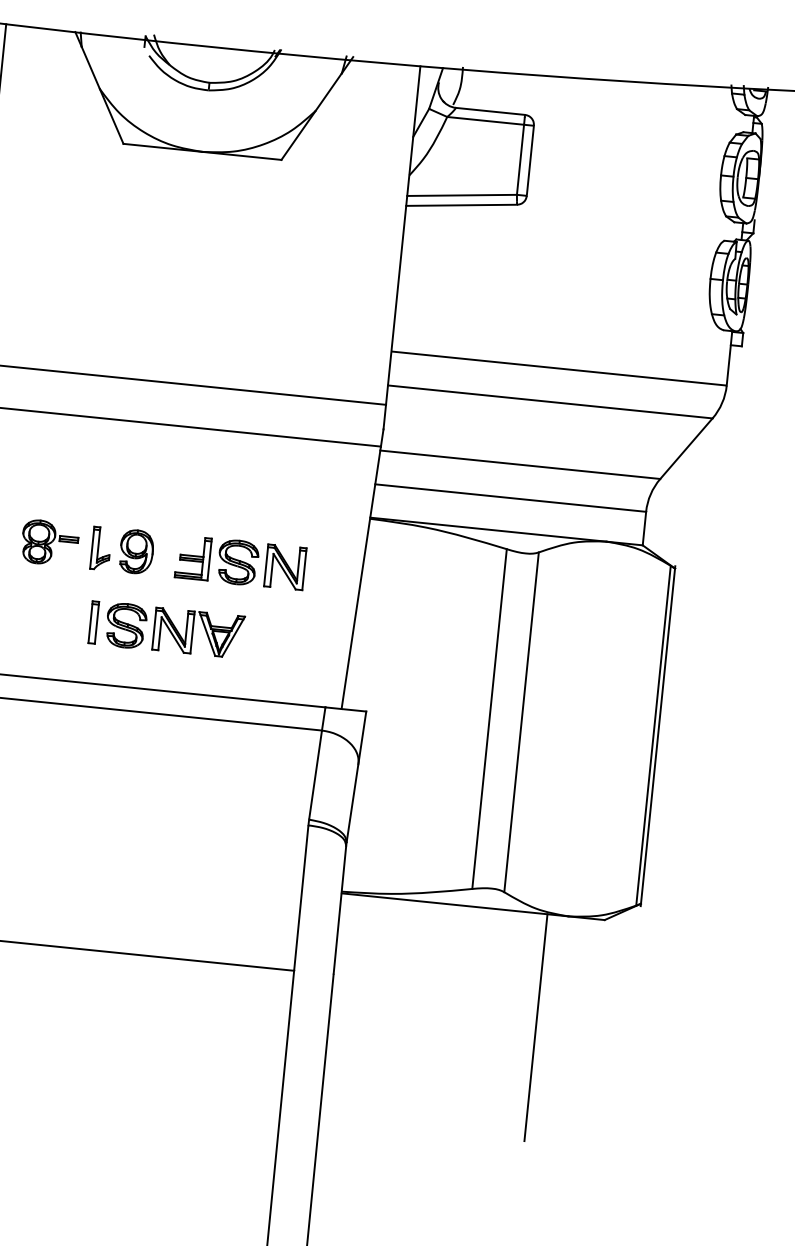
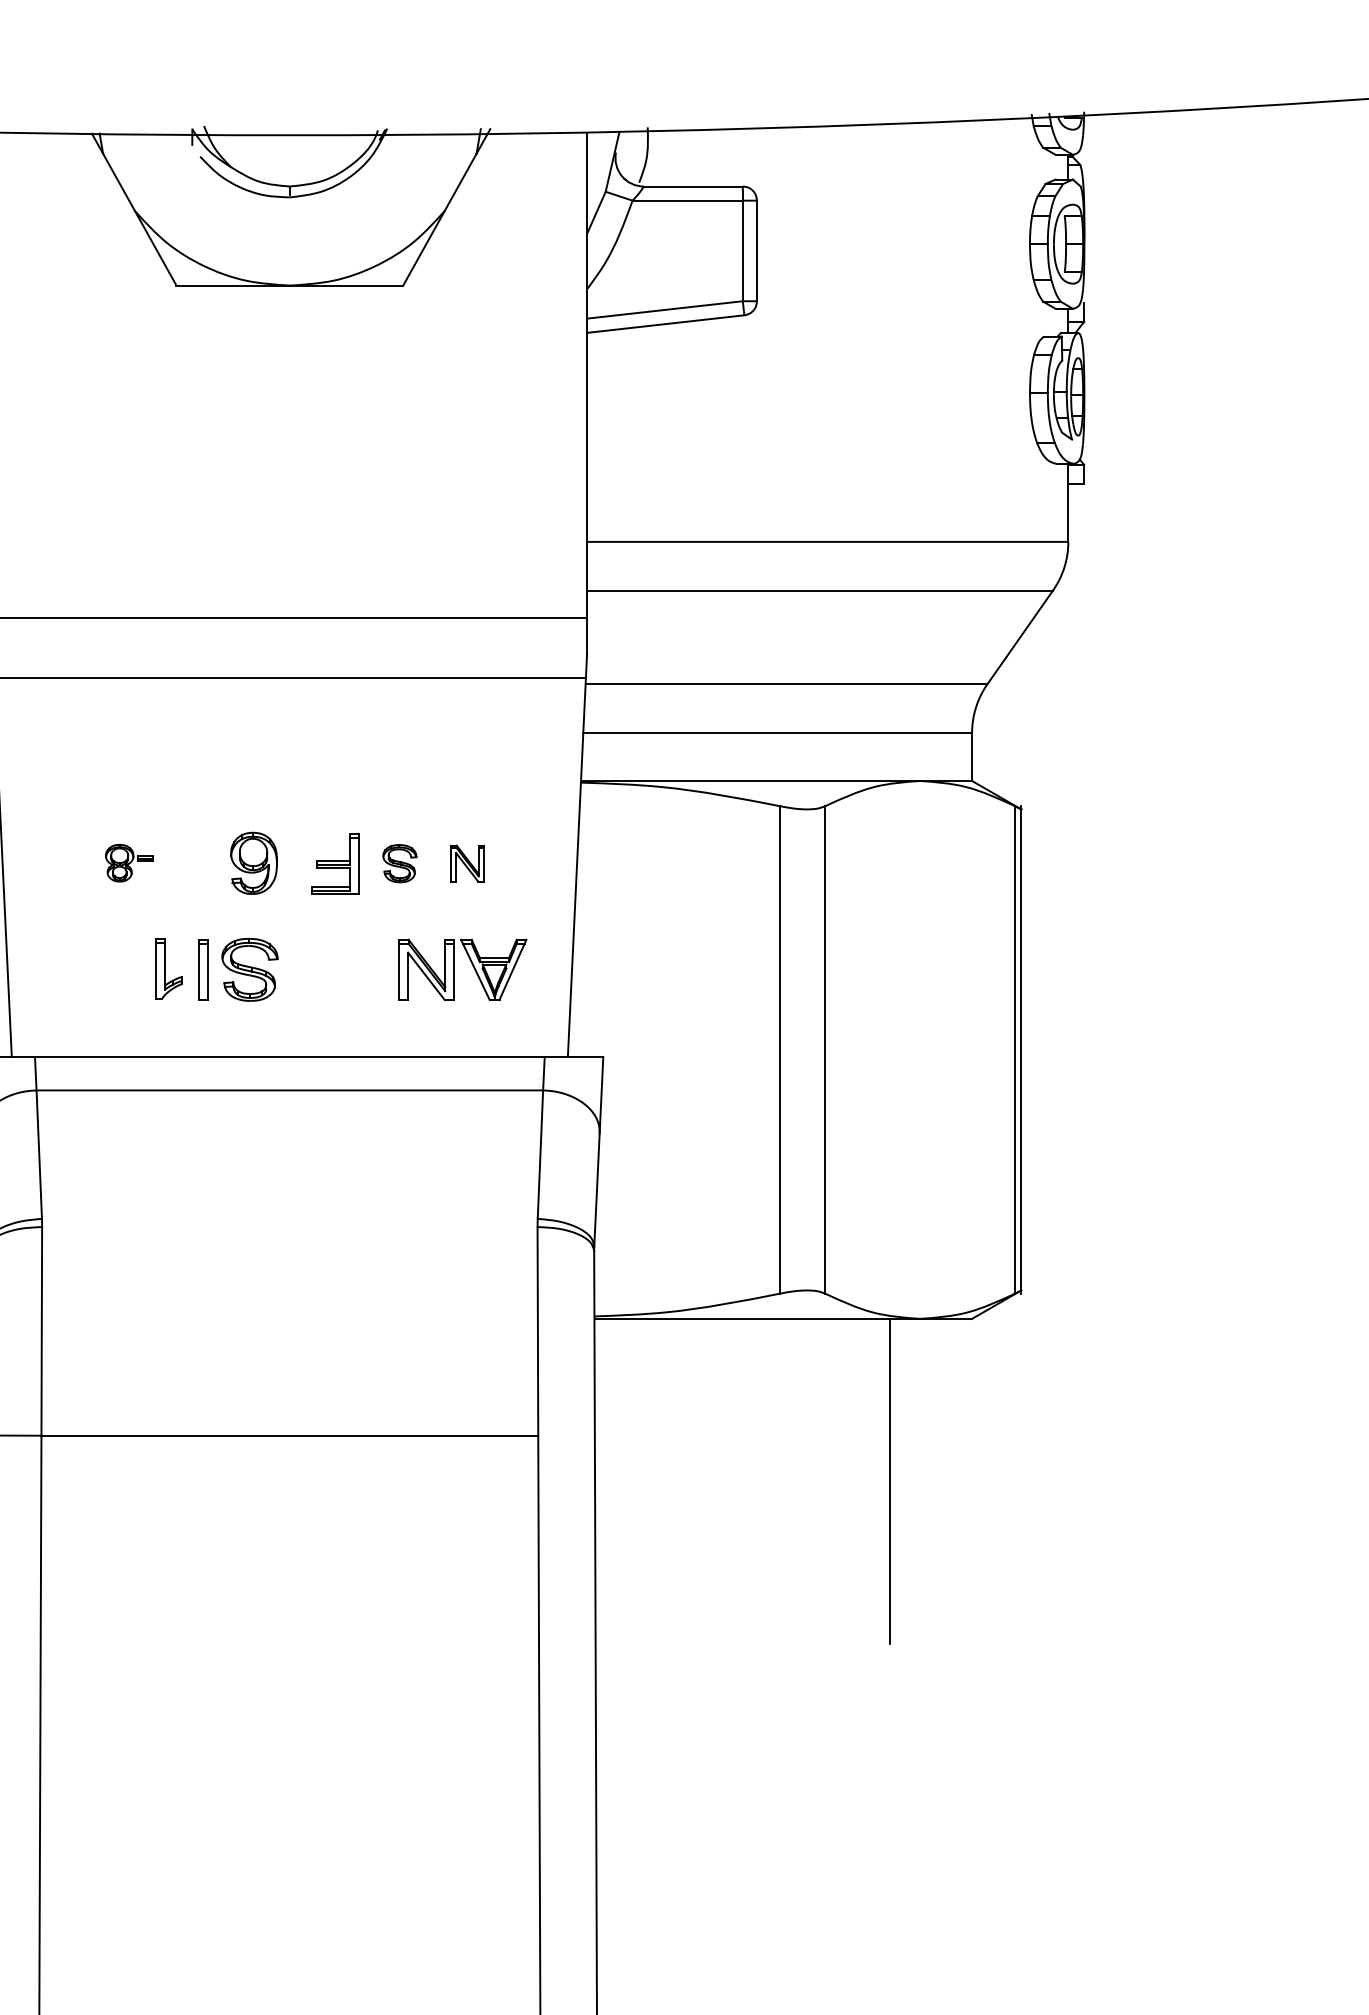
part: (49, 542) -> (129, 862), size x0.6
part: (100, 548) -> (168, 968), moved
part: (237, 562) -> (399, 863), size x0.6
part: (285, 567) -> (467, 863), size x0.6
part: (192, 632) -> (454, 969), moved

